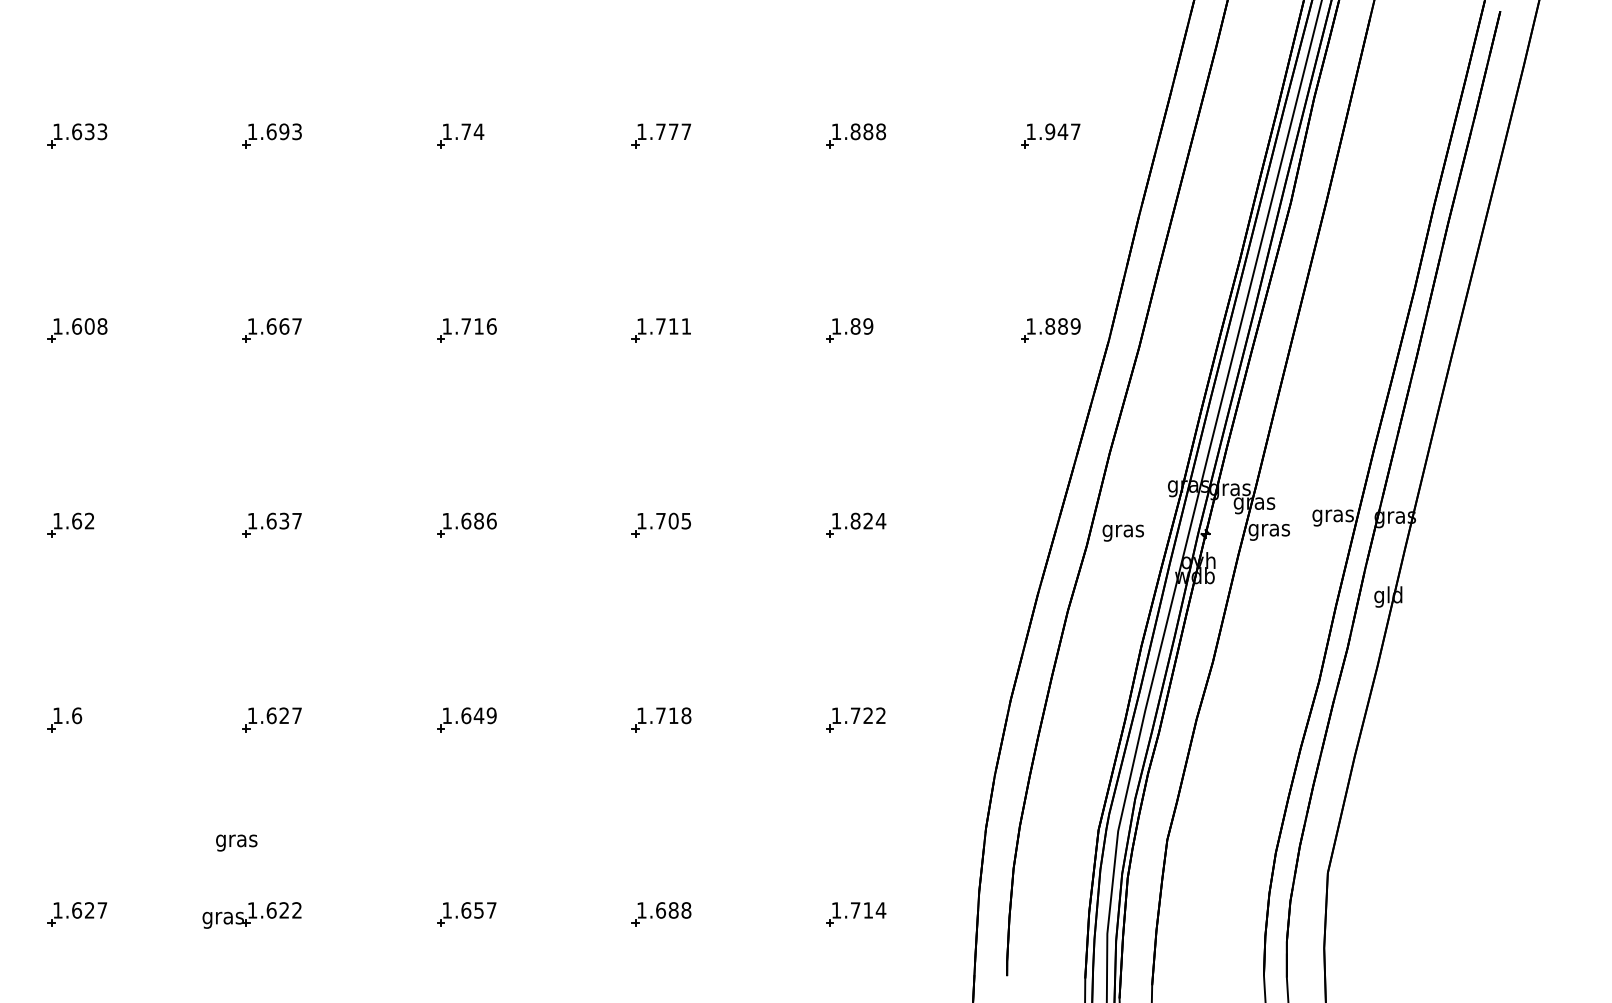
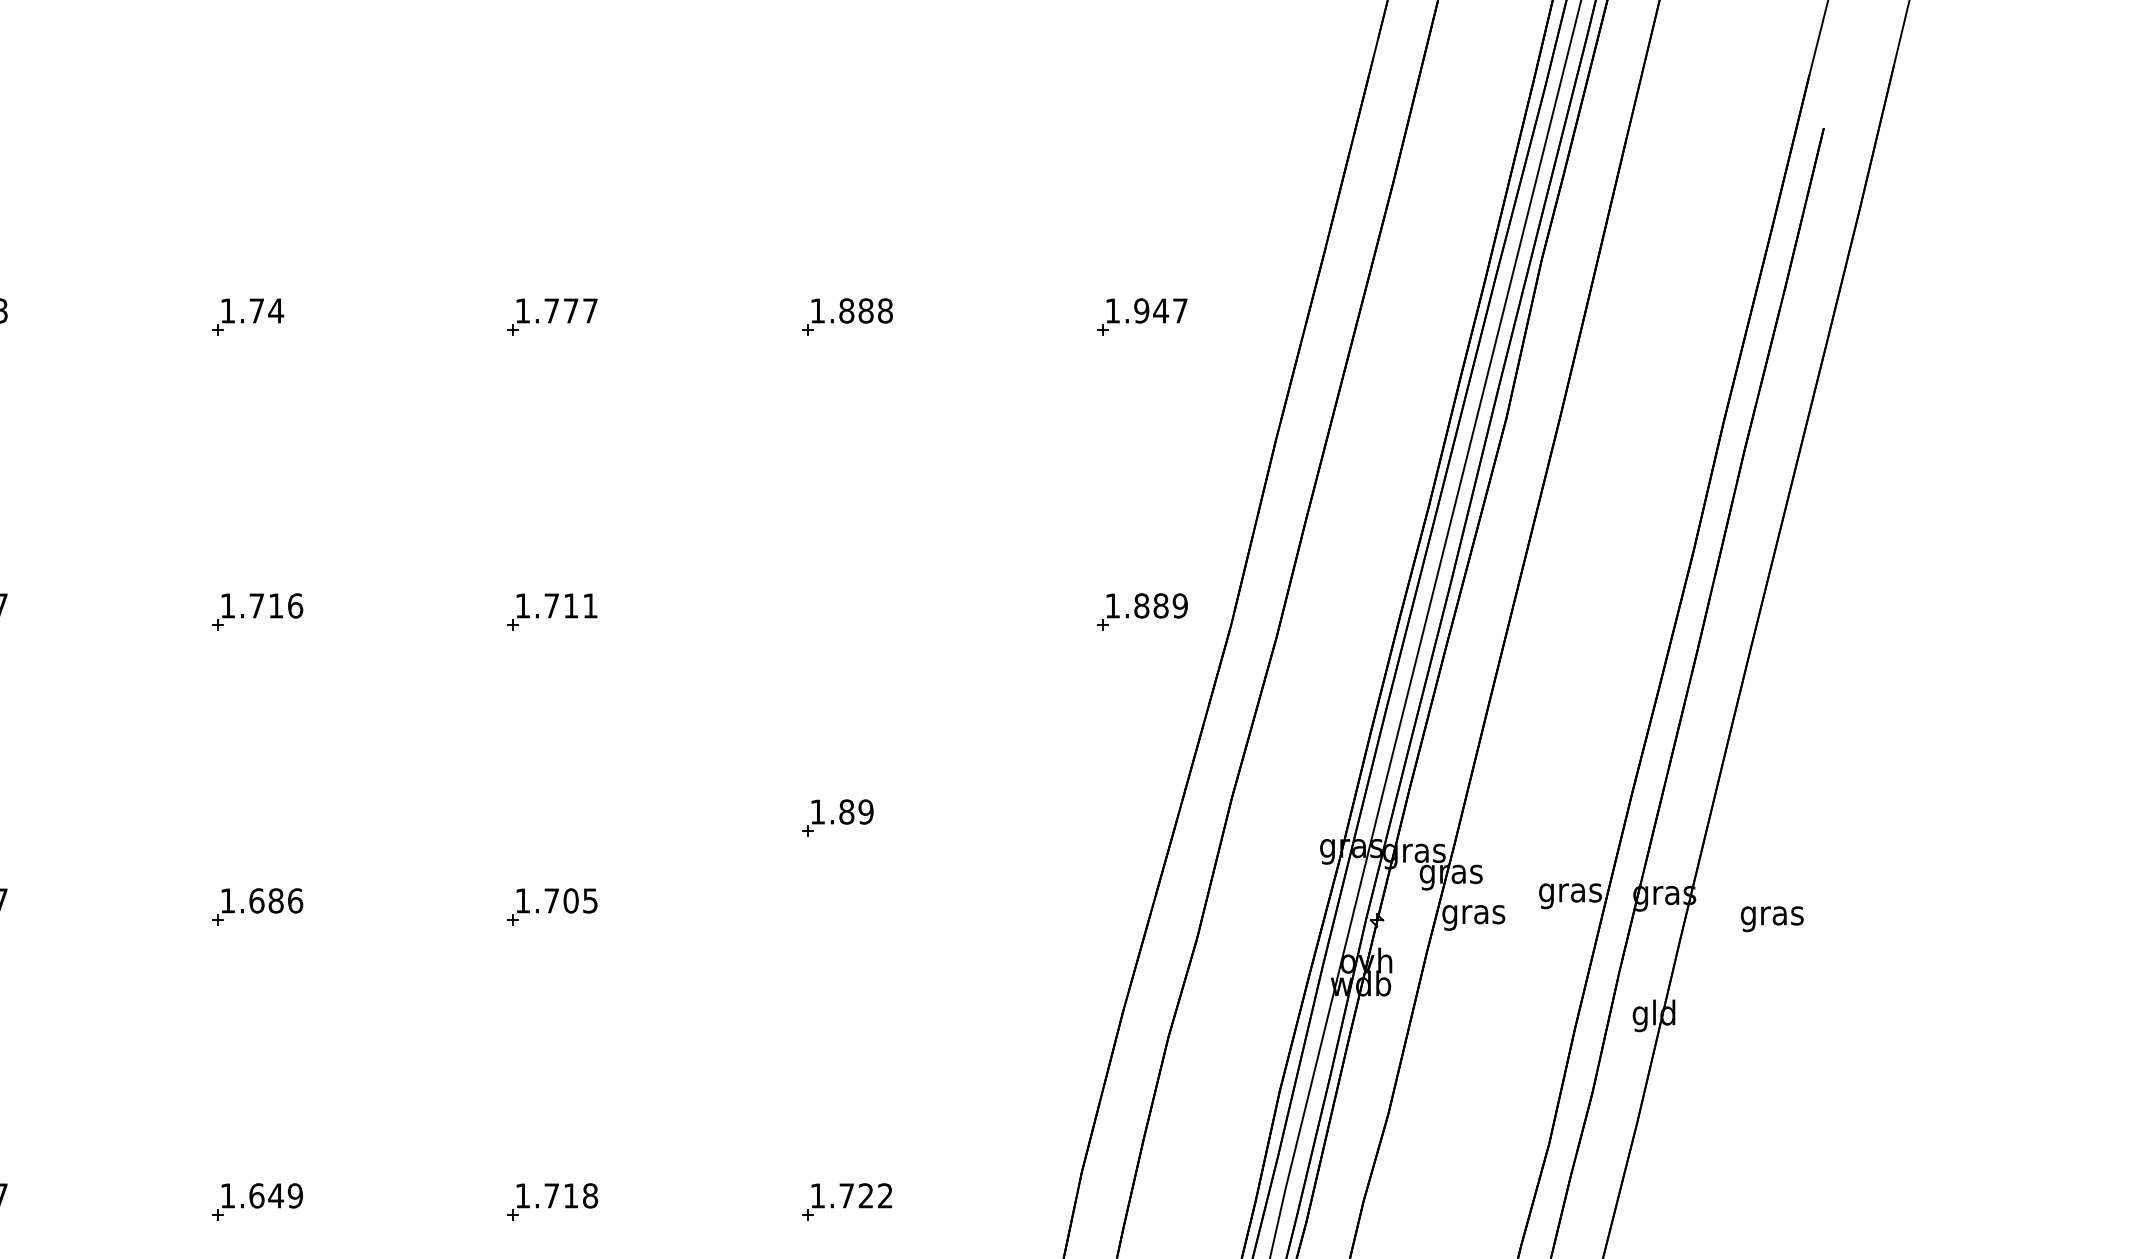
part: (849, 330) -> (837, 818), moved
part: (856, 524) -> (848, 905), removed
text: (1122, 532) -> (1771, 918), moved

